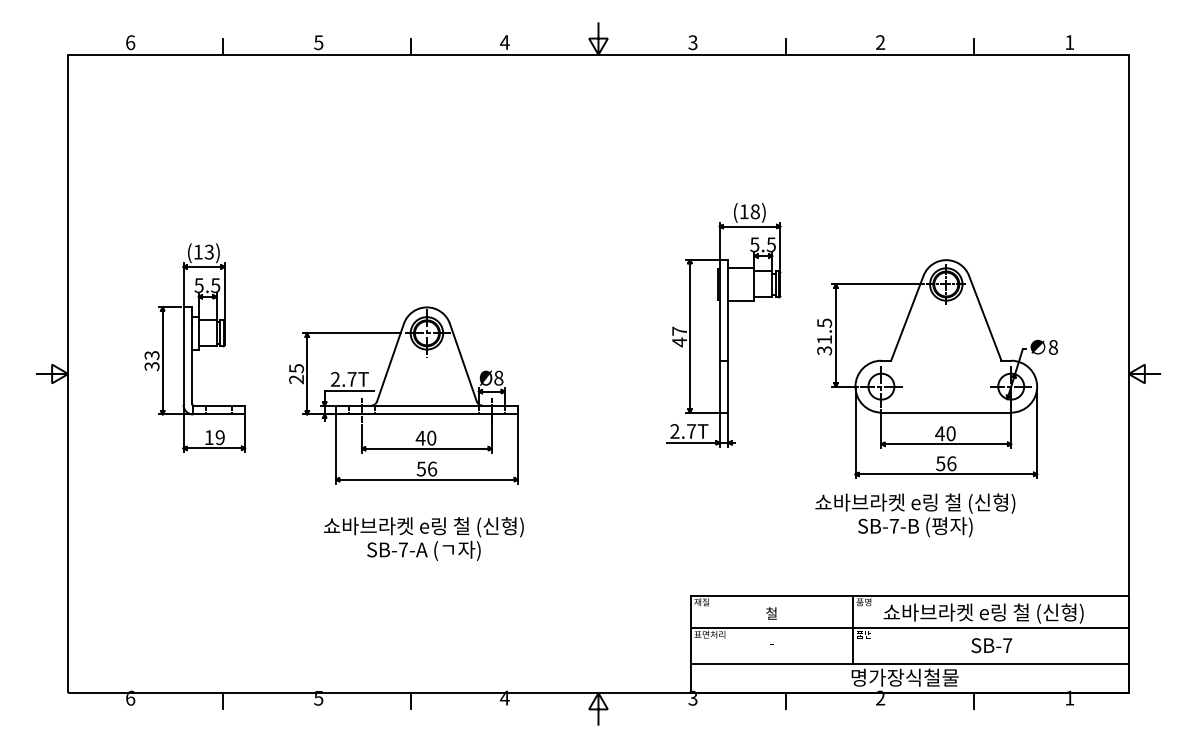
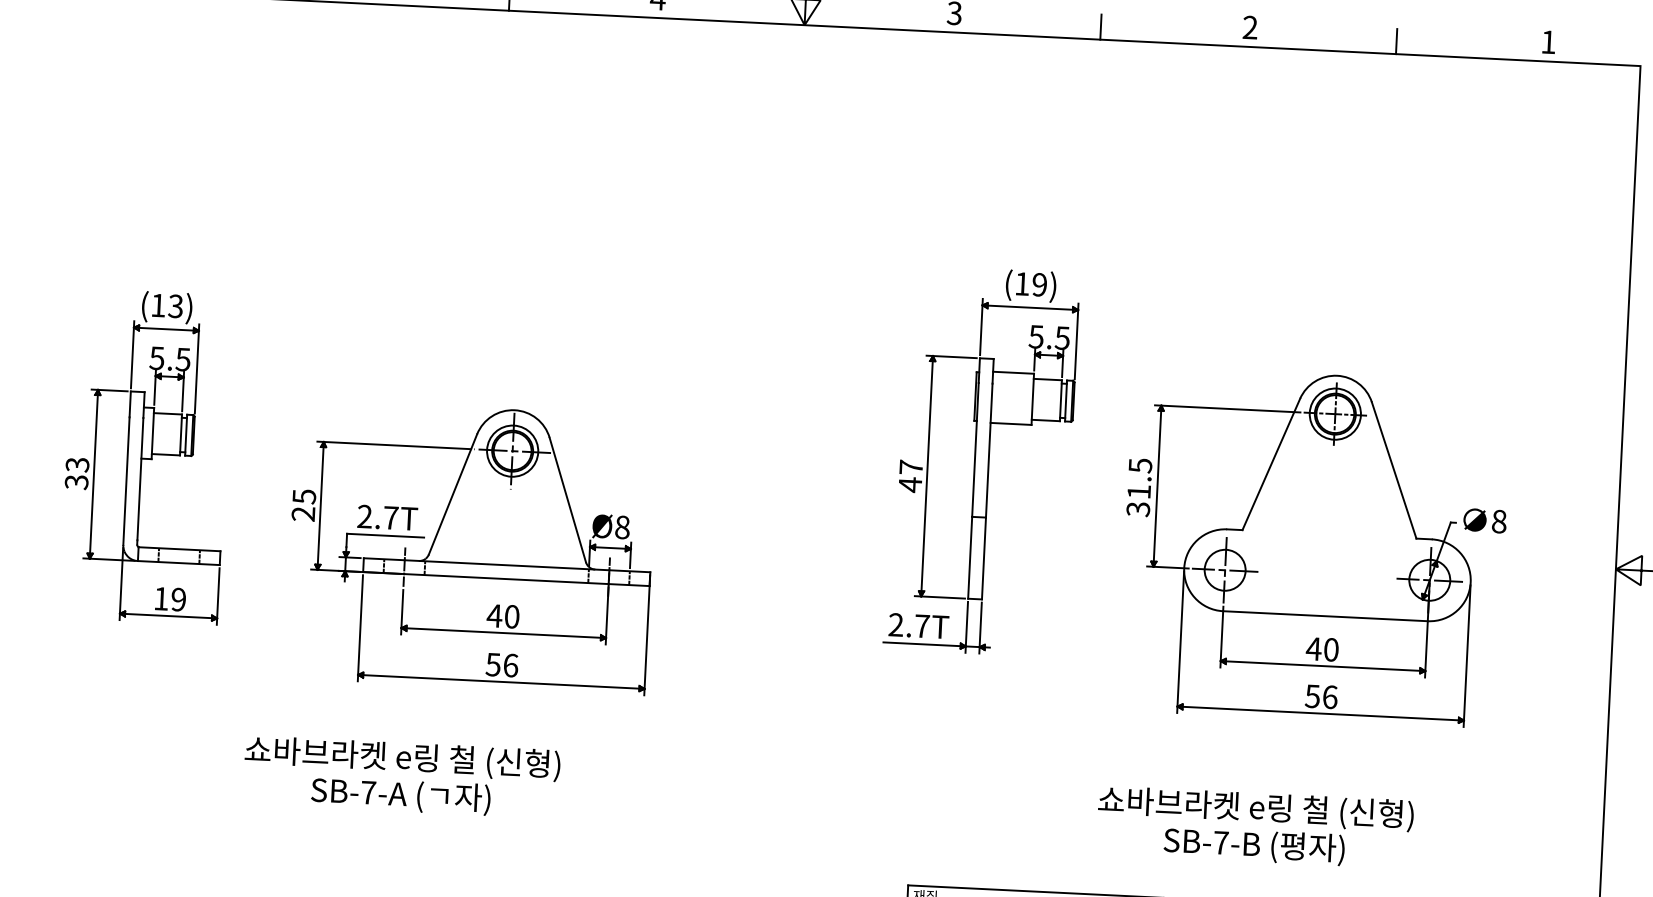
text: (754, 211) -> (1038, 284), (18) -> (19)
text: (915, 515) -> (1255, 827), moved
text: (423, 538) -> (401, 776), moved

